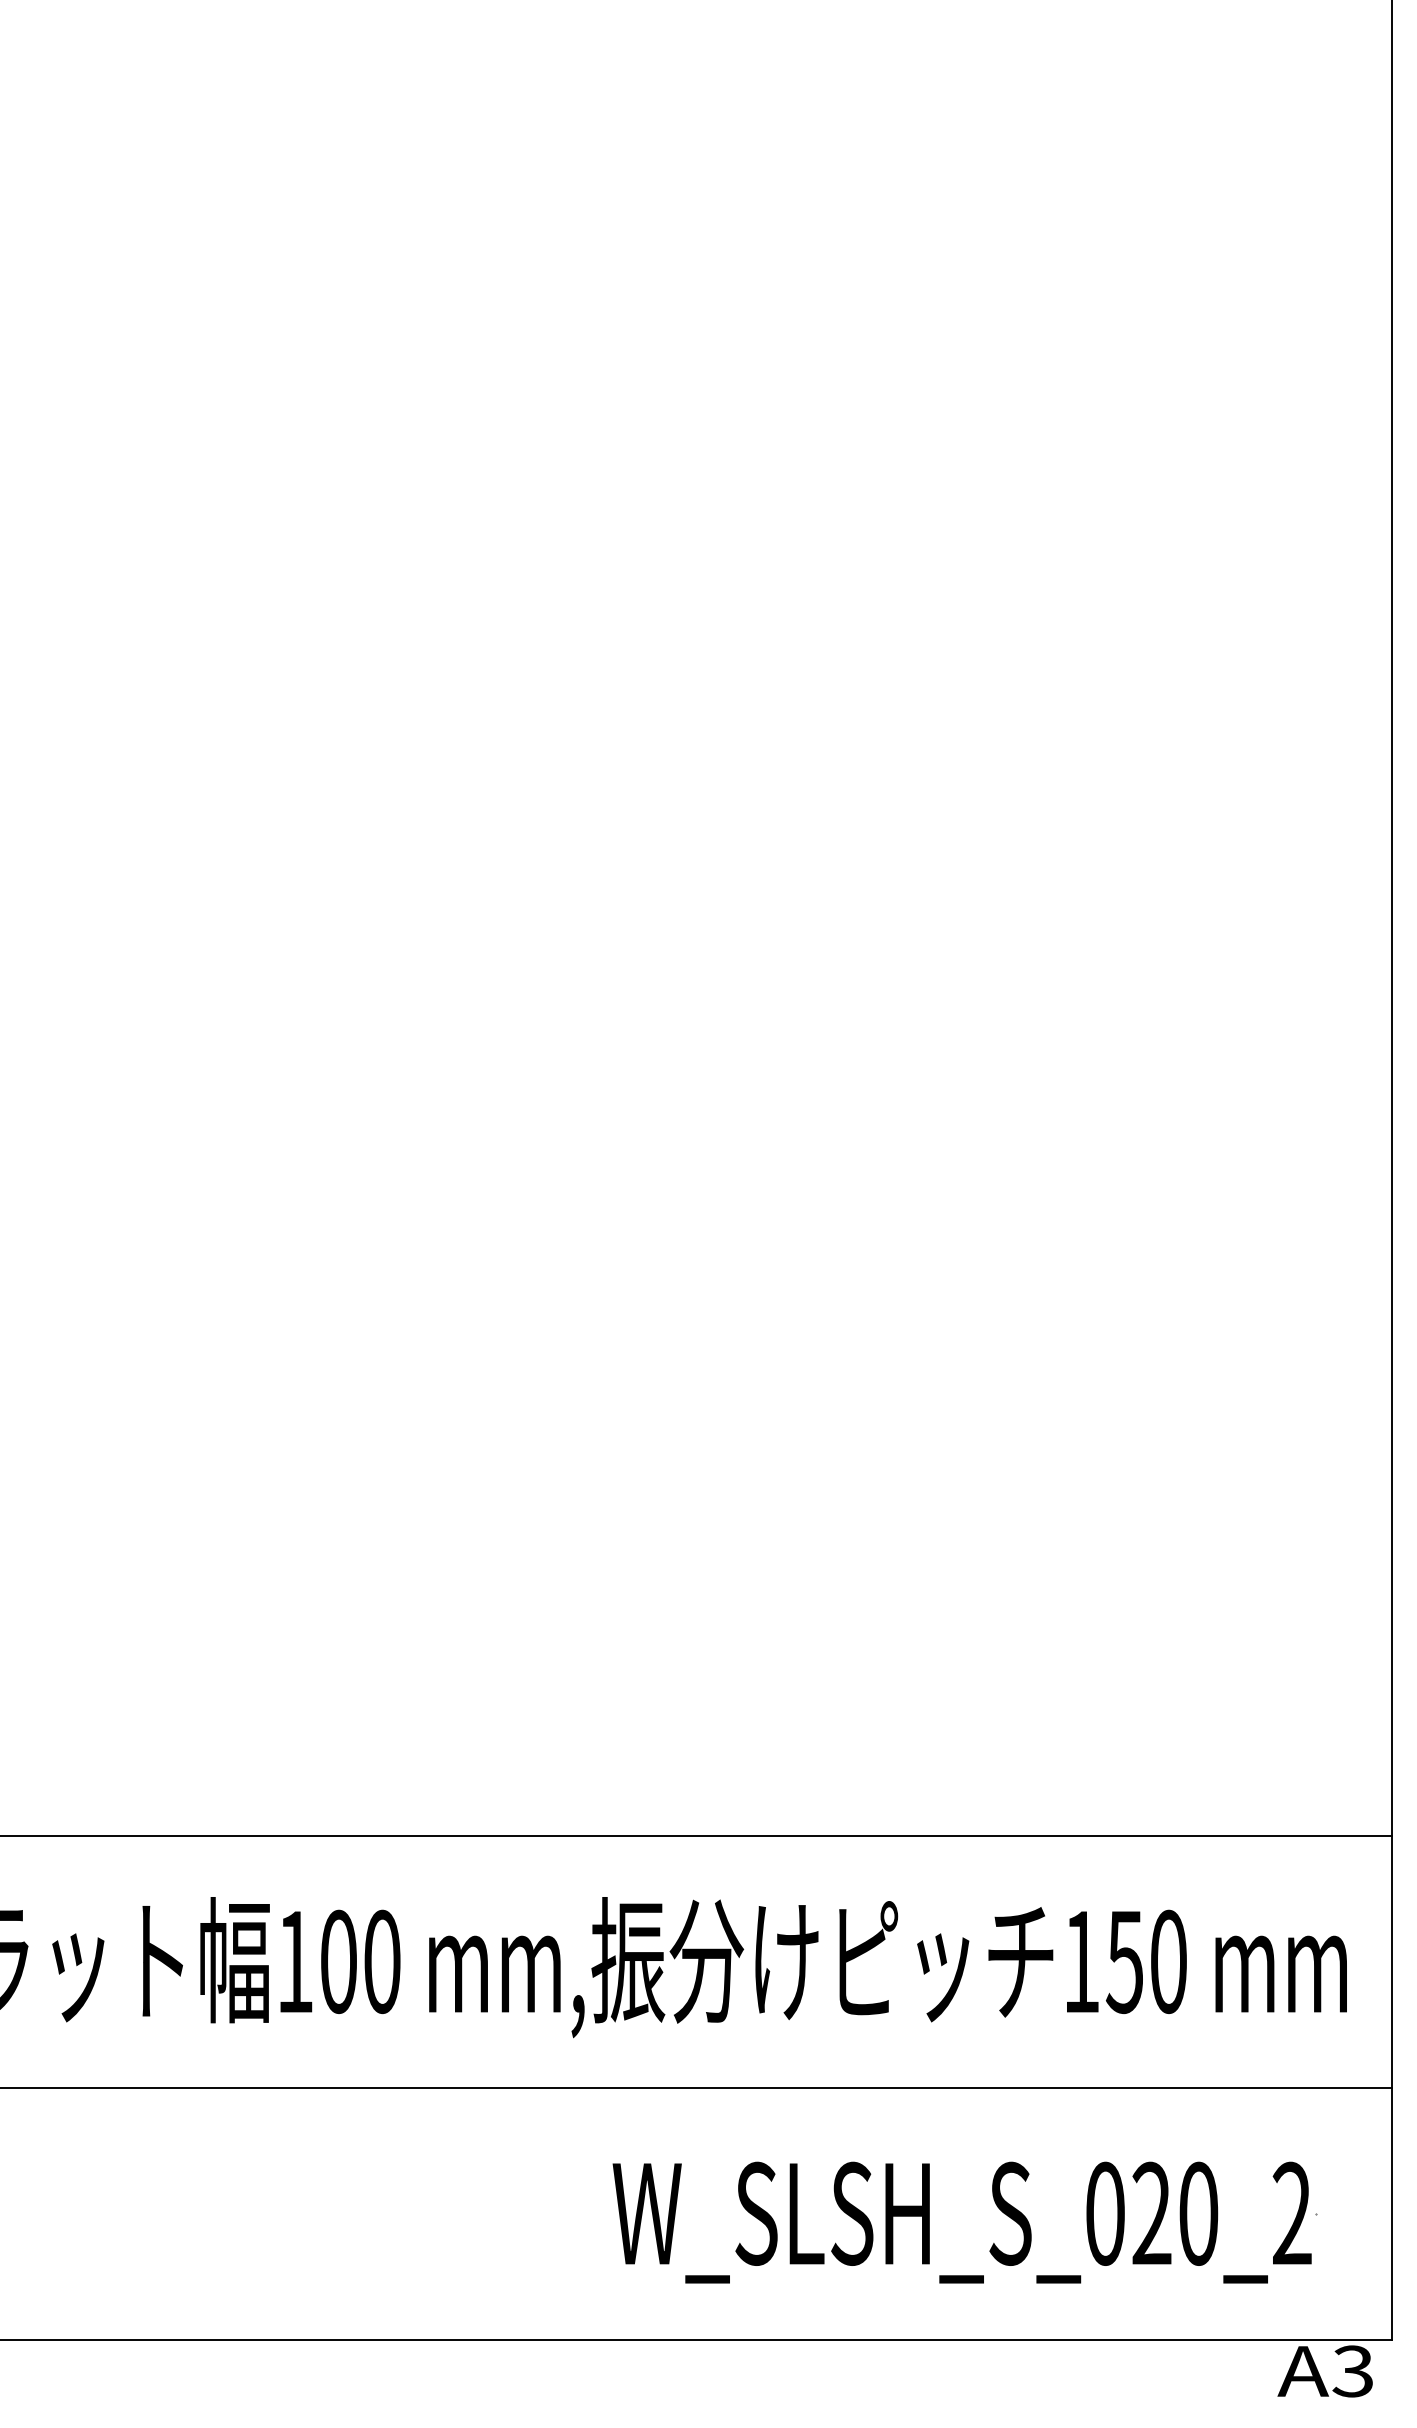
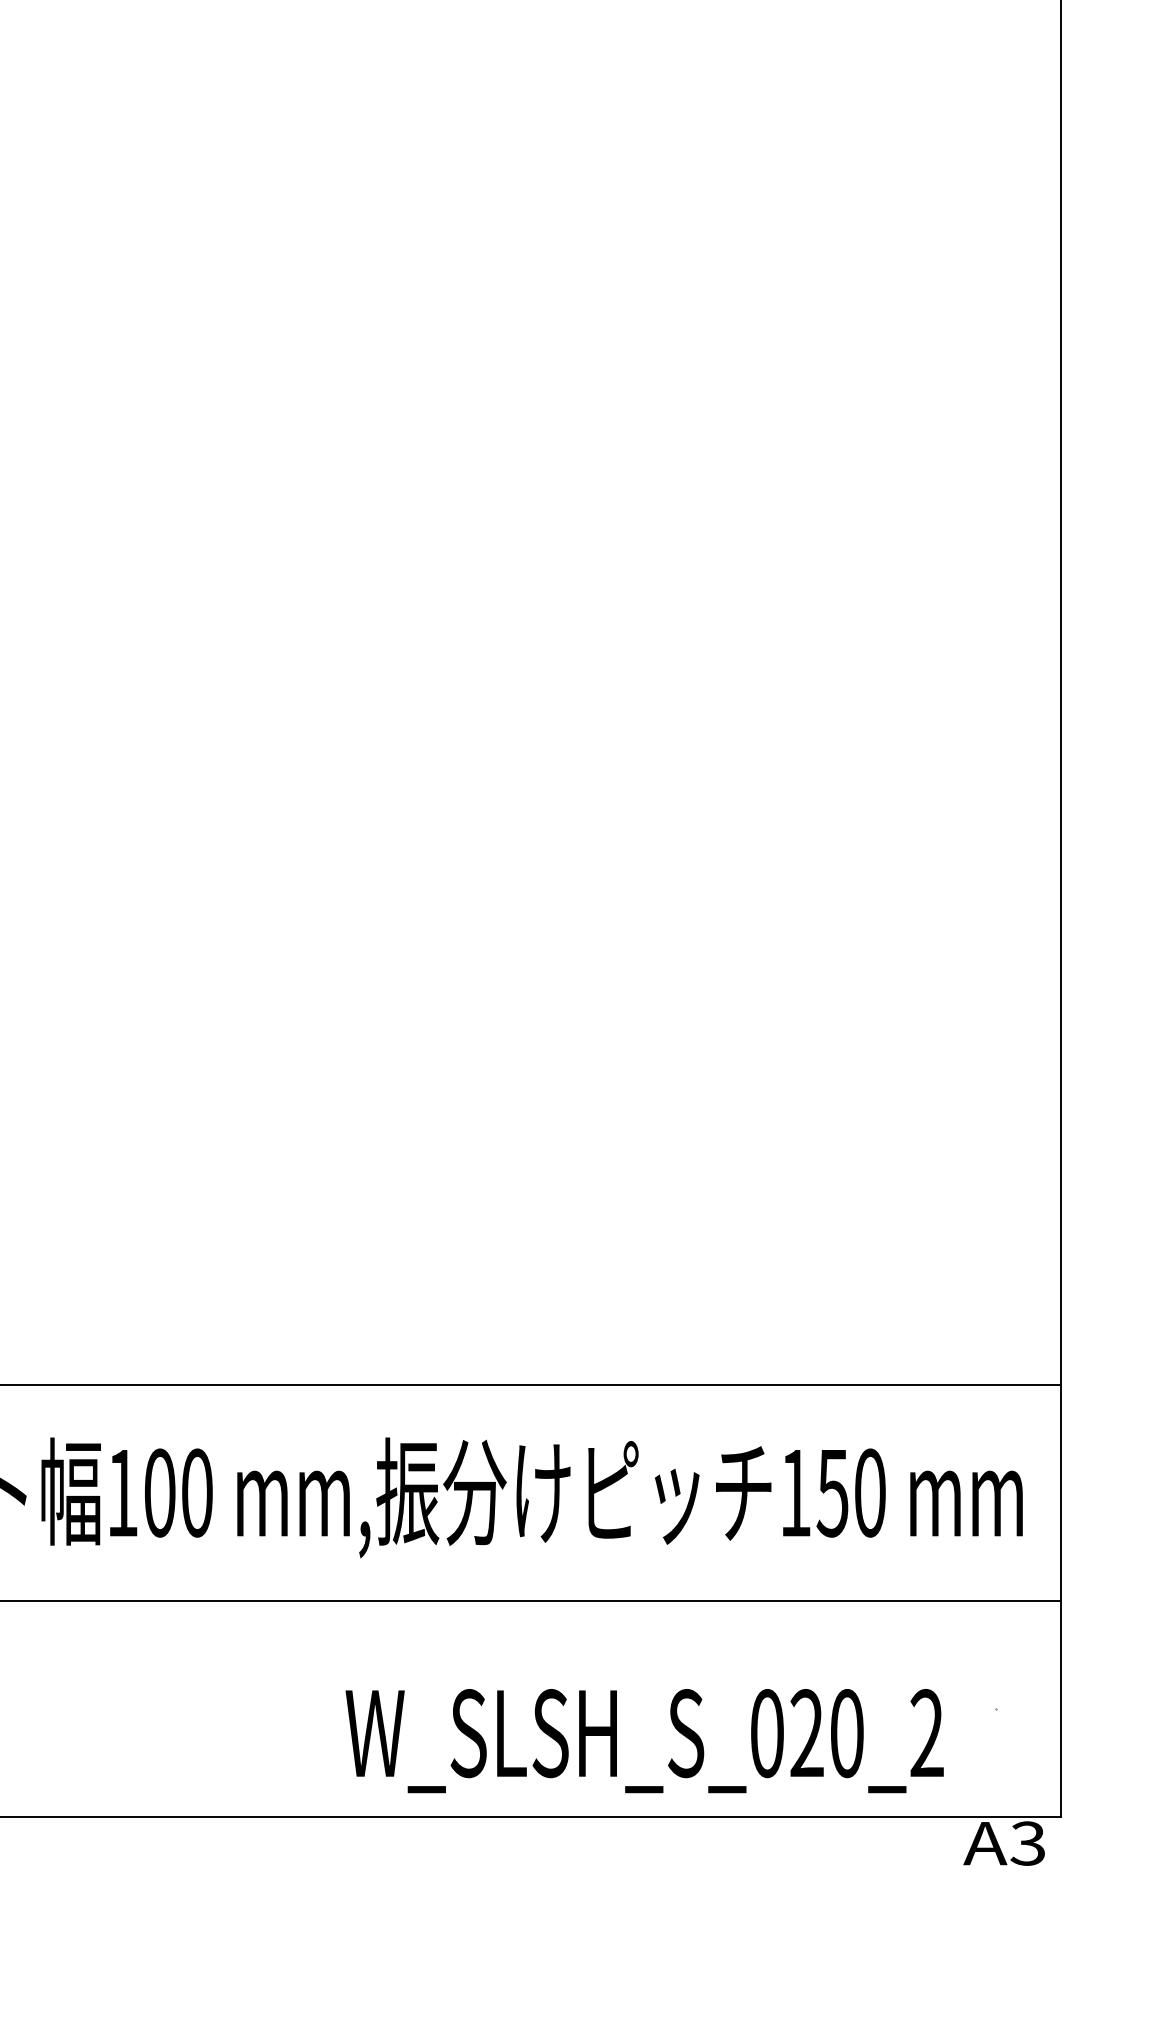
text: (961, 2222) -> (644, 1740), moved

